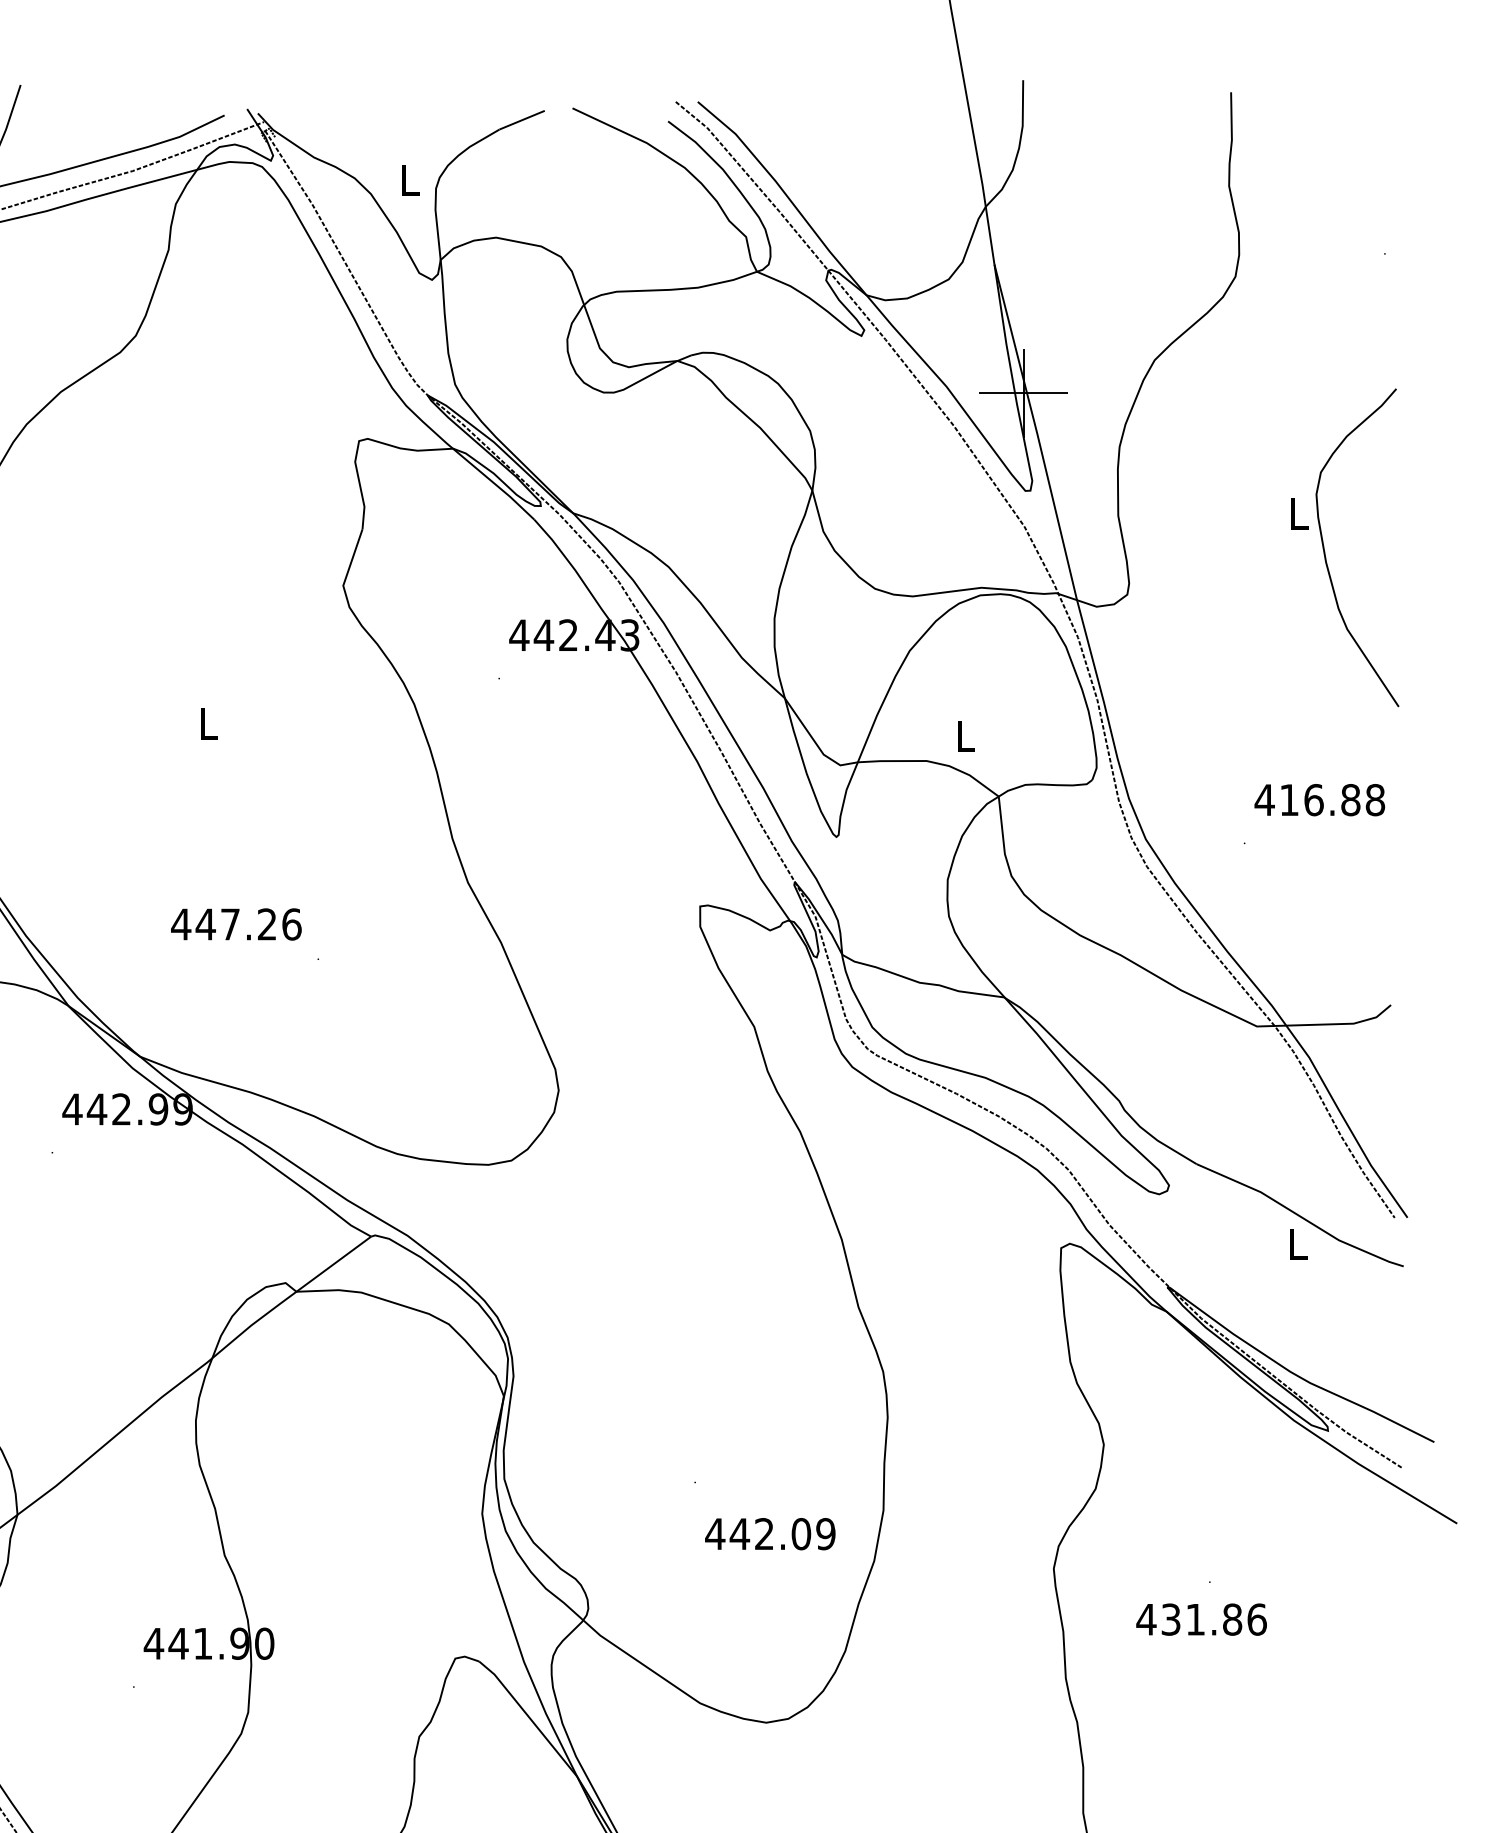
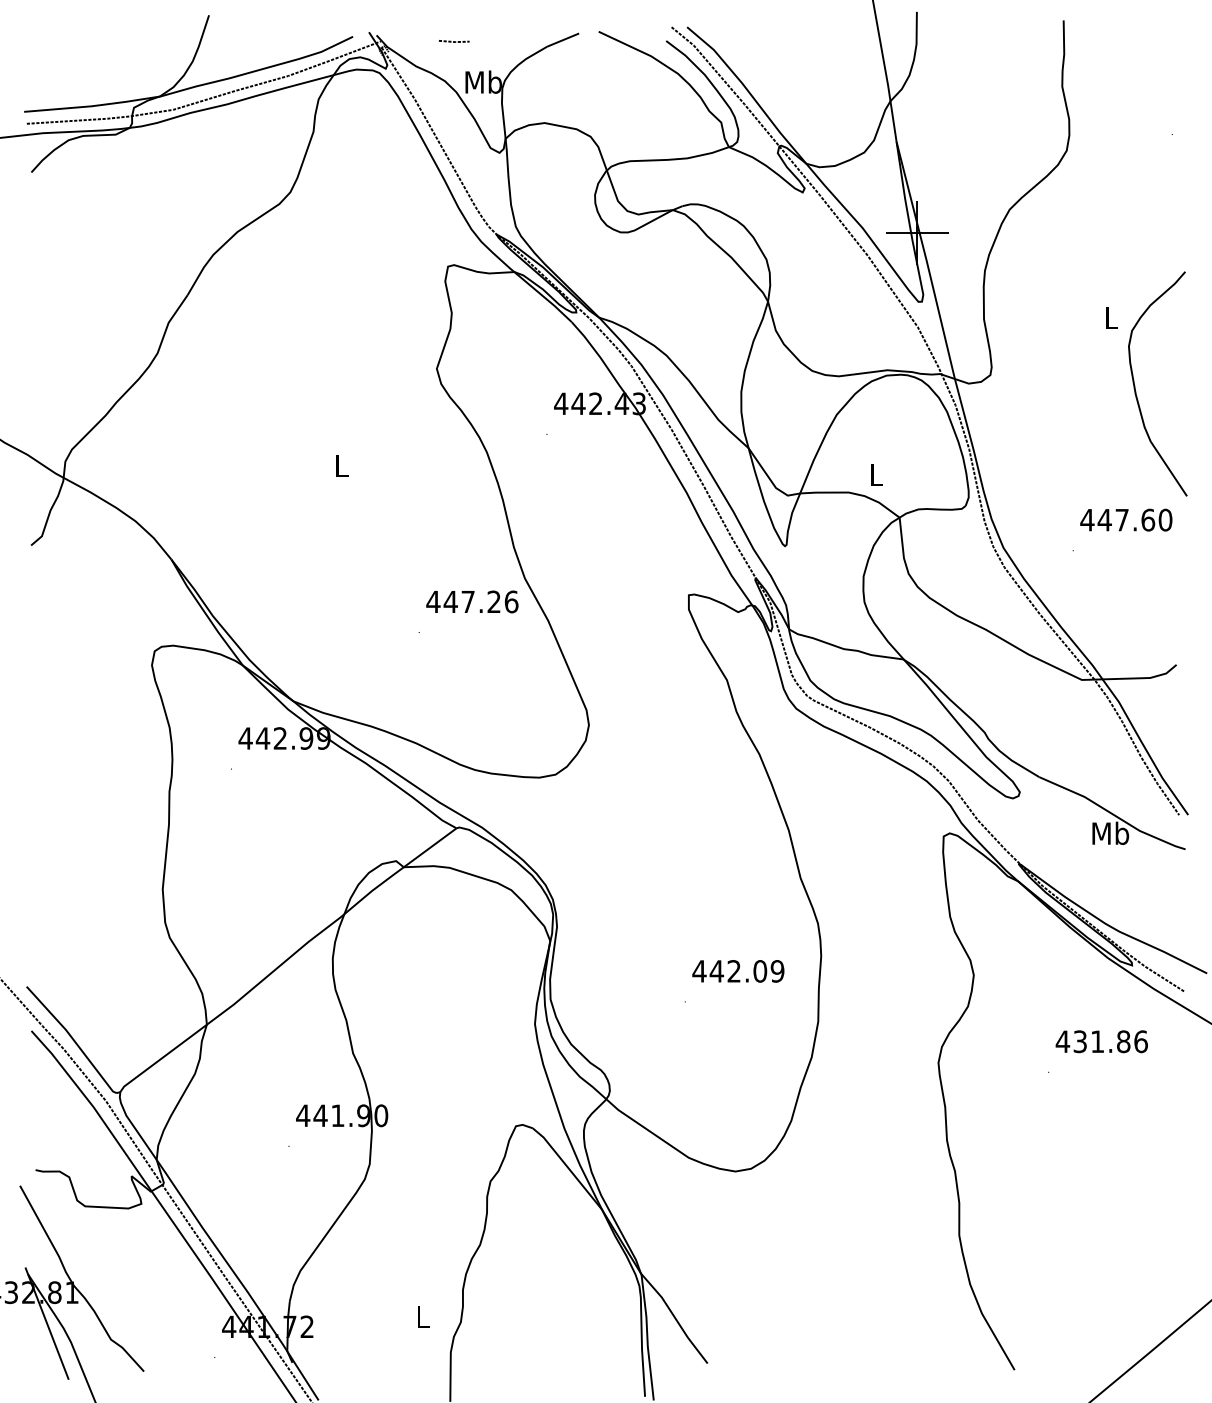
line: (366, 122) -> (453, 41), added
text: (409, 178) -> (483, 81), L -> Mb
curve: (1325, 549) -> (1135, 385), moved
text: (1331, 799) -> (1134, 519), 416.88 -> 447.60
text: (236, 923) -> (472, 601), moved
text: (1297, 1242) -> (1110, 832), L -> Mb
text: (770, 1534) -> (738, 971), moved
text: (1201, 1619) -> (1101, 1041), moved

